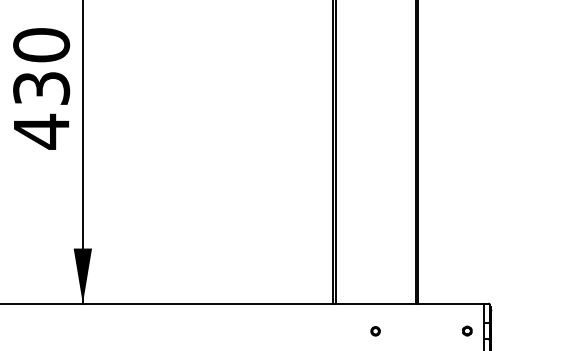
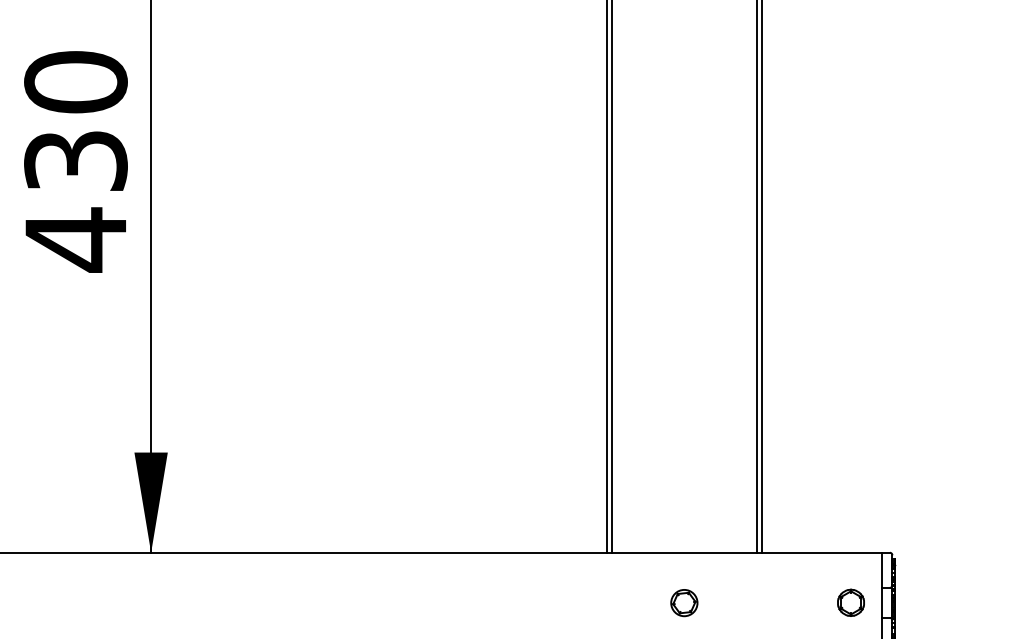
part: (467, 330) -> (851, 601), size x1.67
part: (375, 331) -> (683, 603), size x1.67

